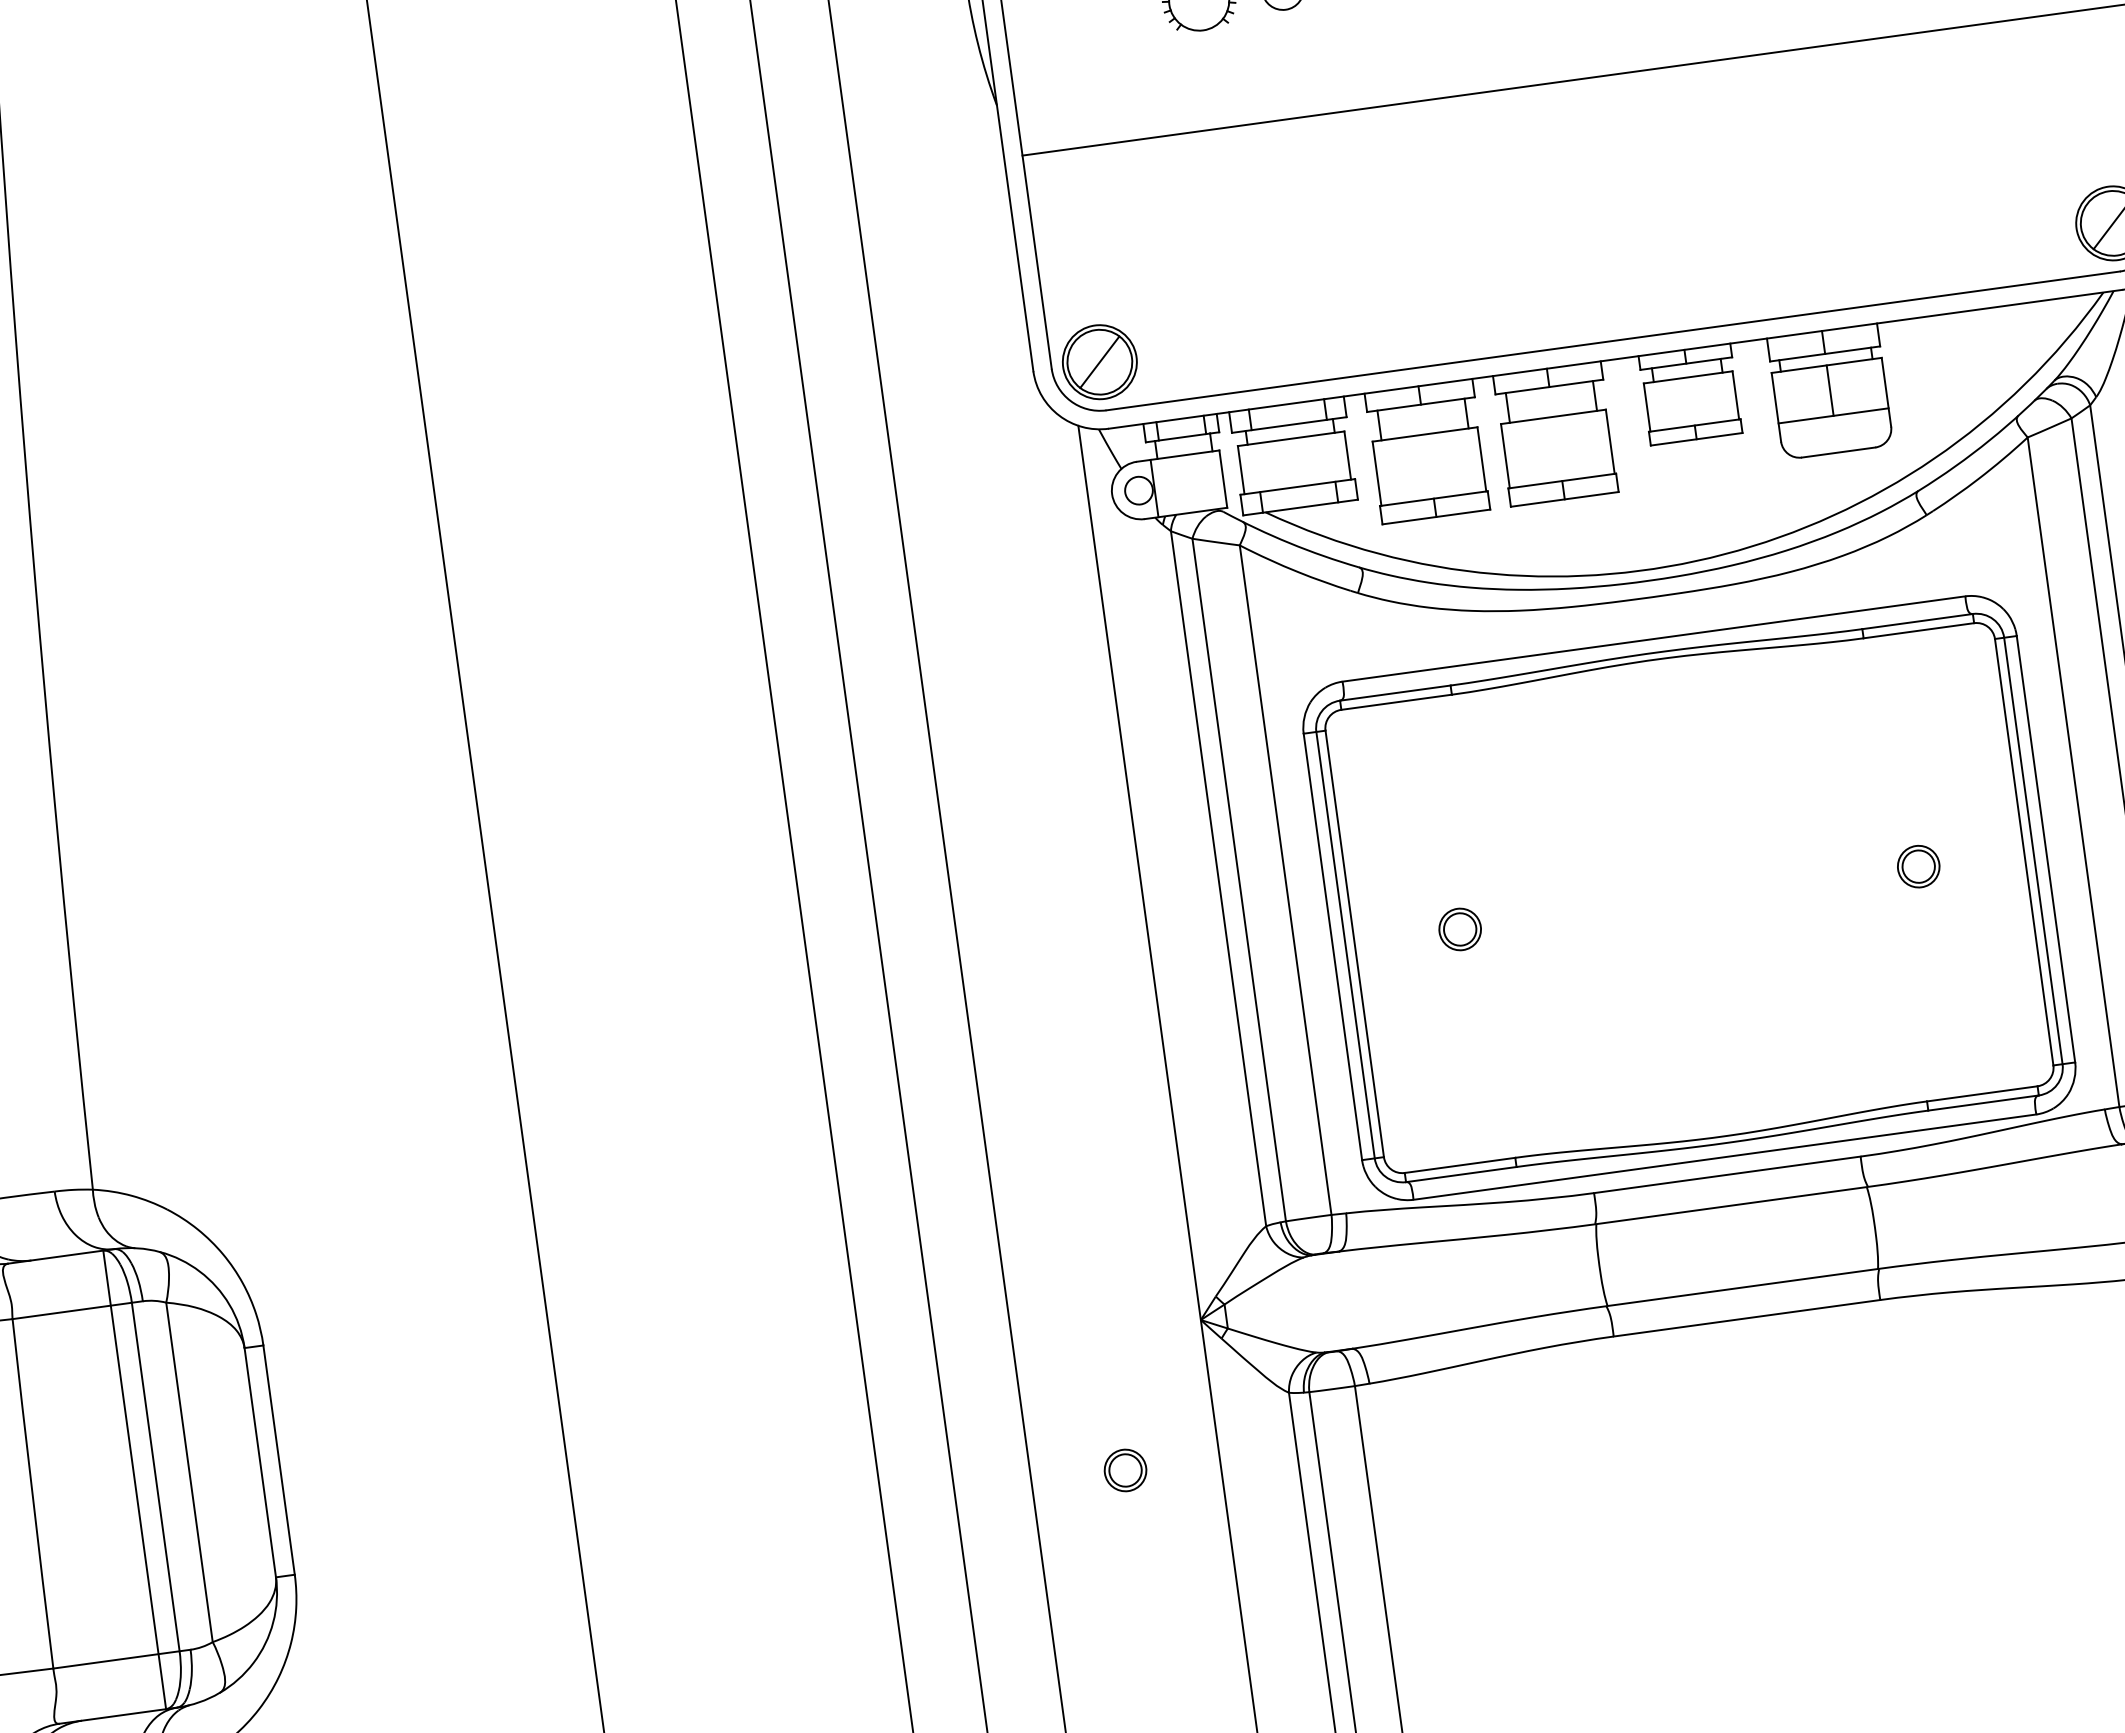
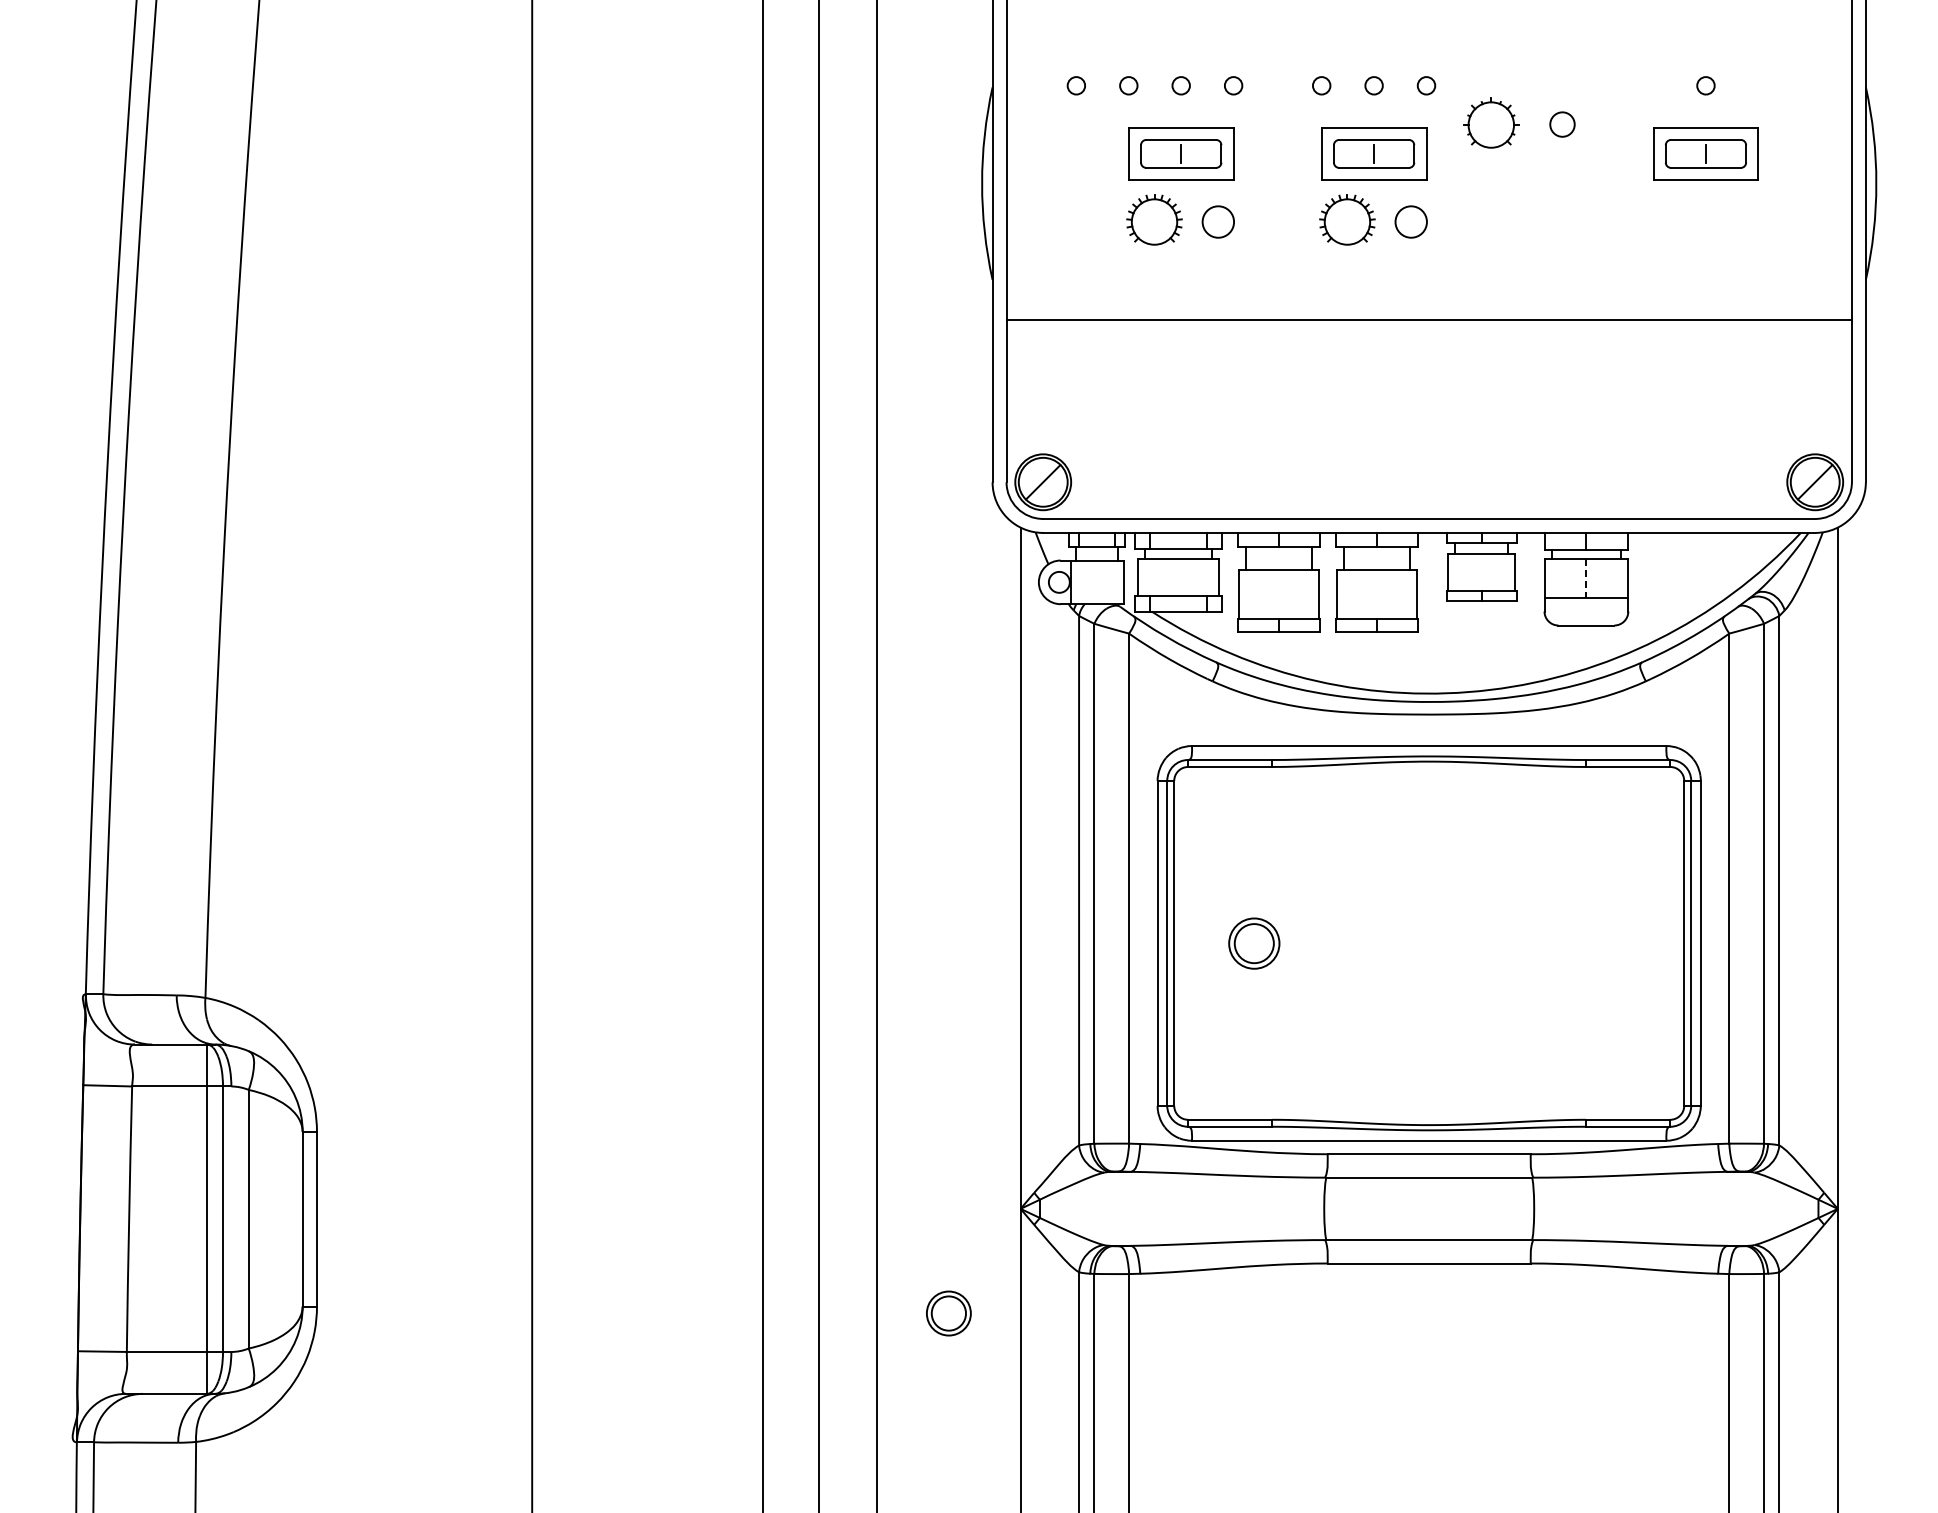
line: (1830, 390) -> (1586, 578), solid -> dashed
part: (1918, 865) -> (1603, 942), removed
part: (1459, 928) -> (1254, 942), size x1.6
part: (1124, 1470) -> (948, 1313), size x1.4

